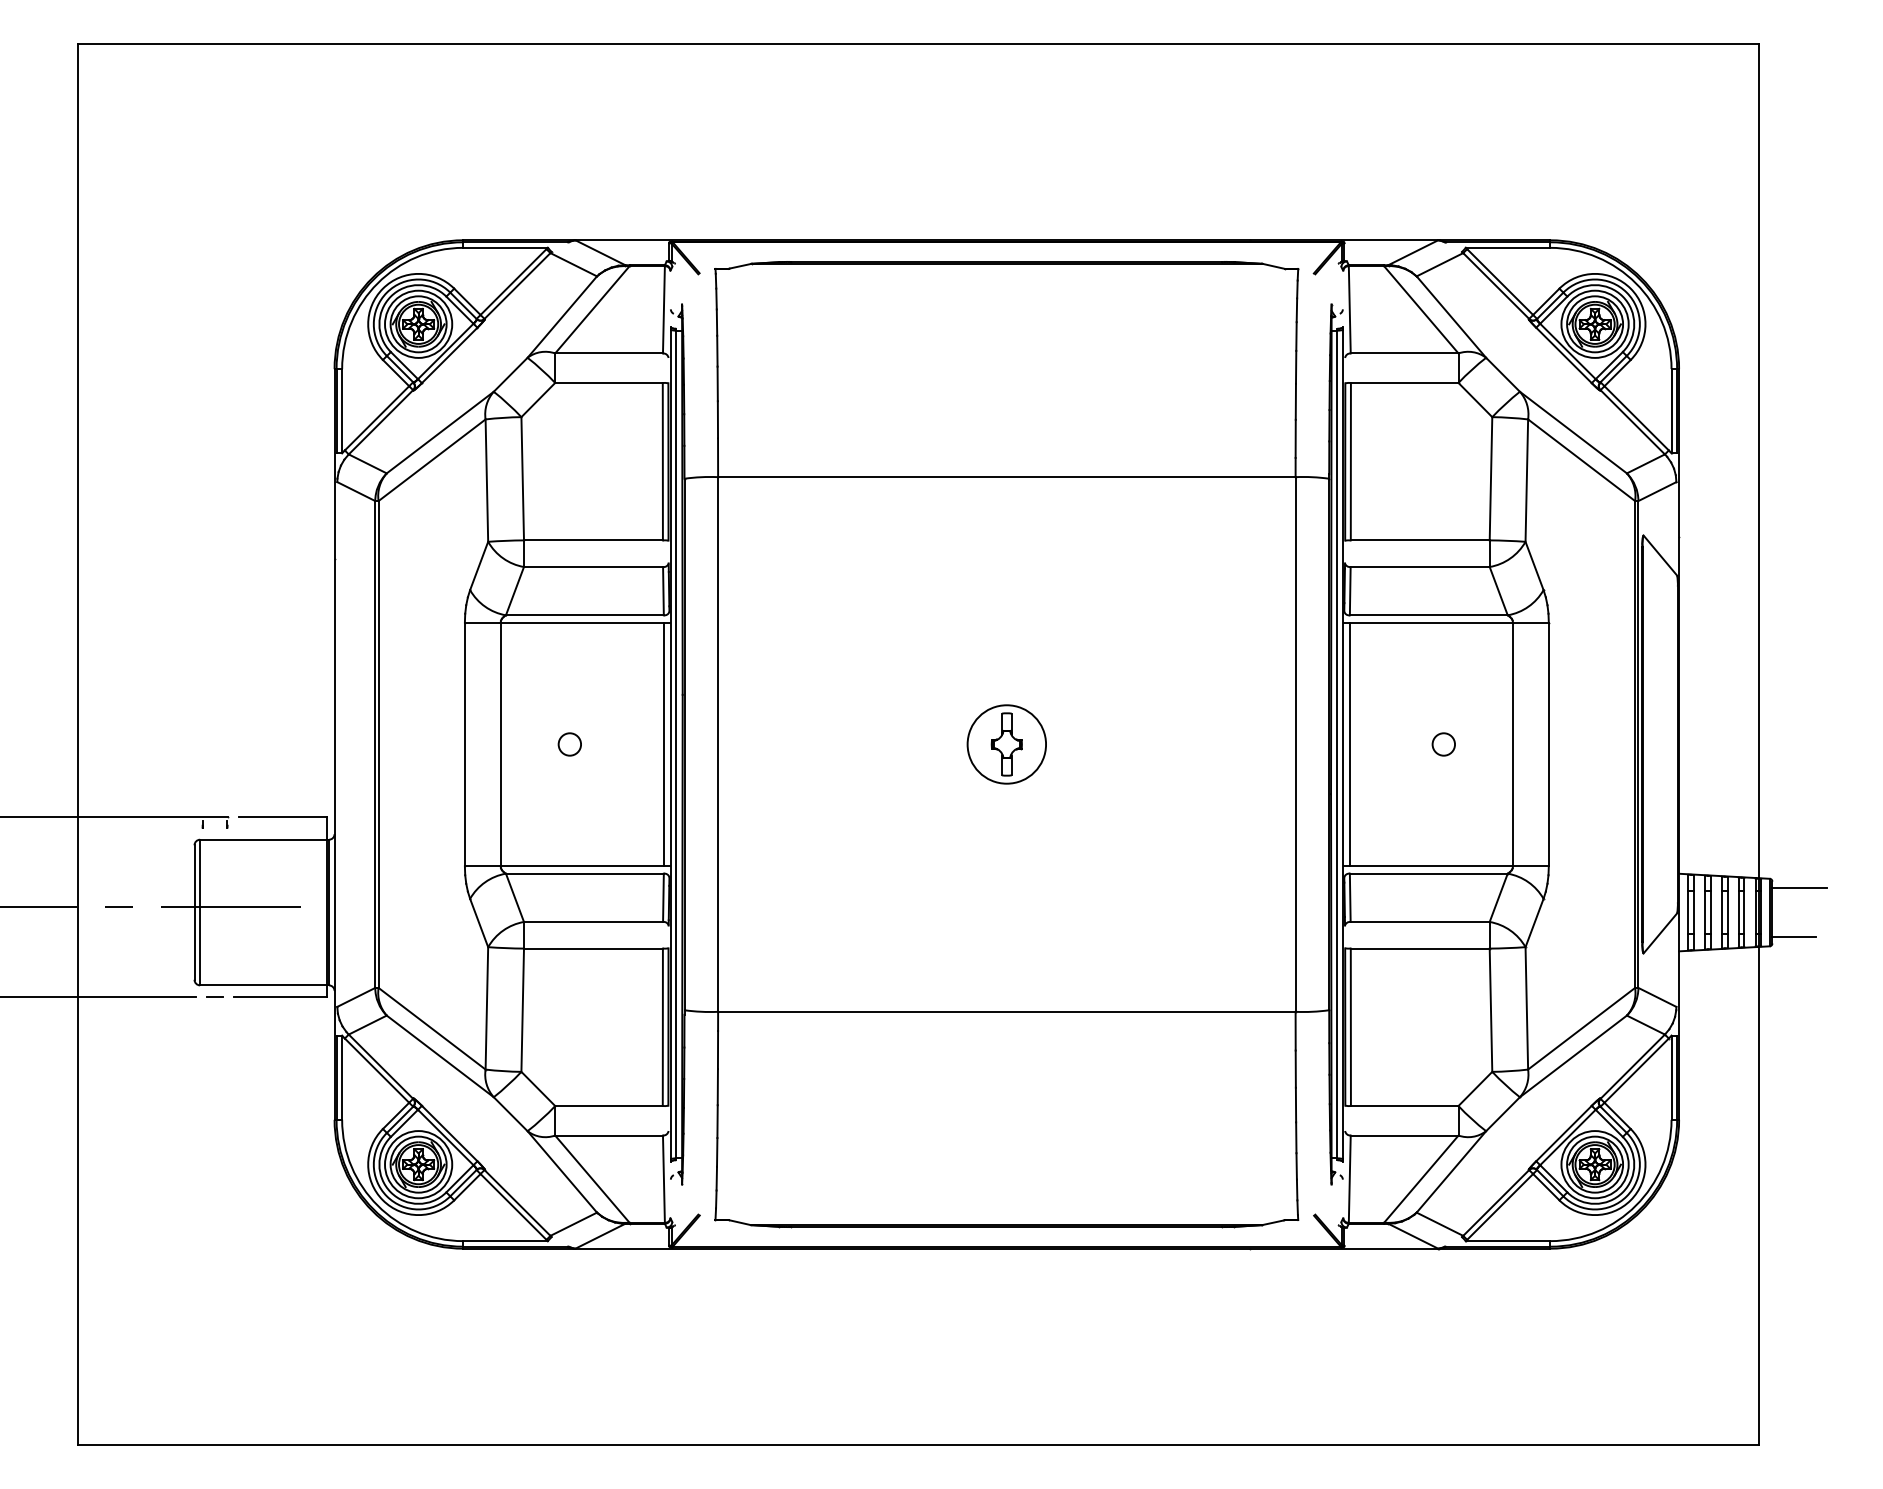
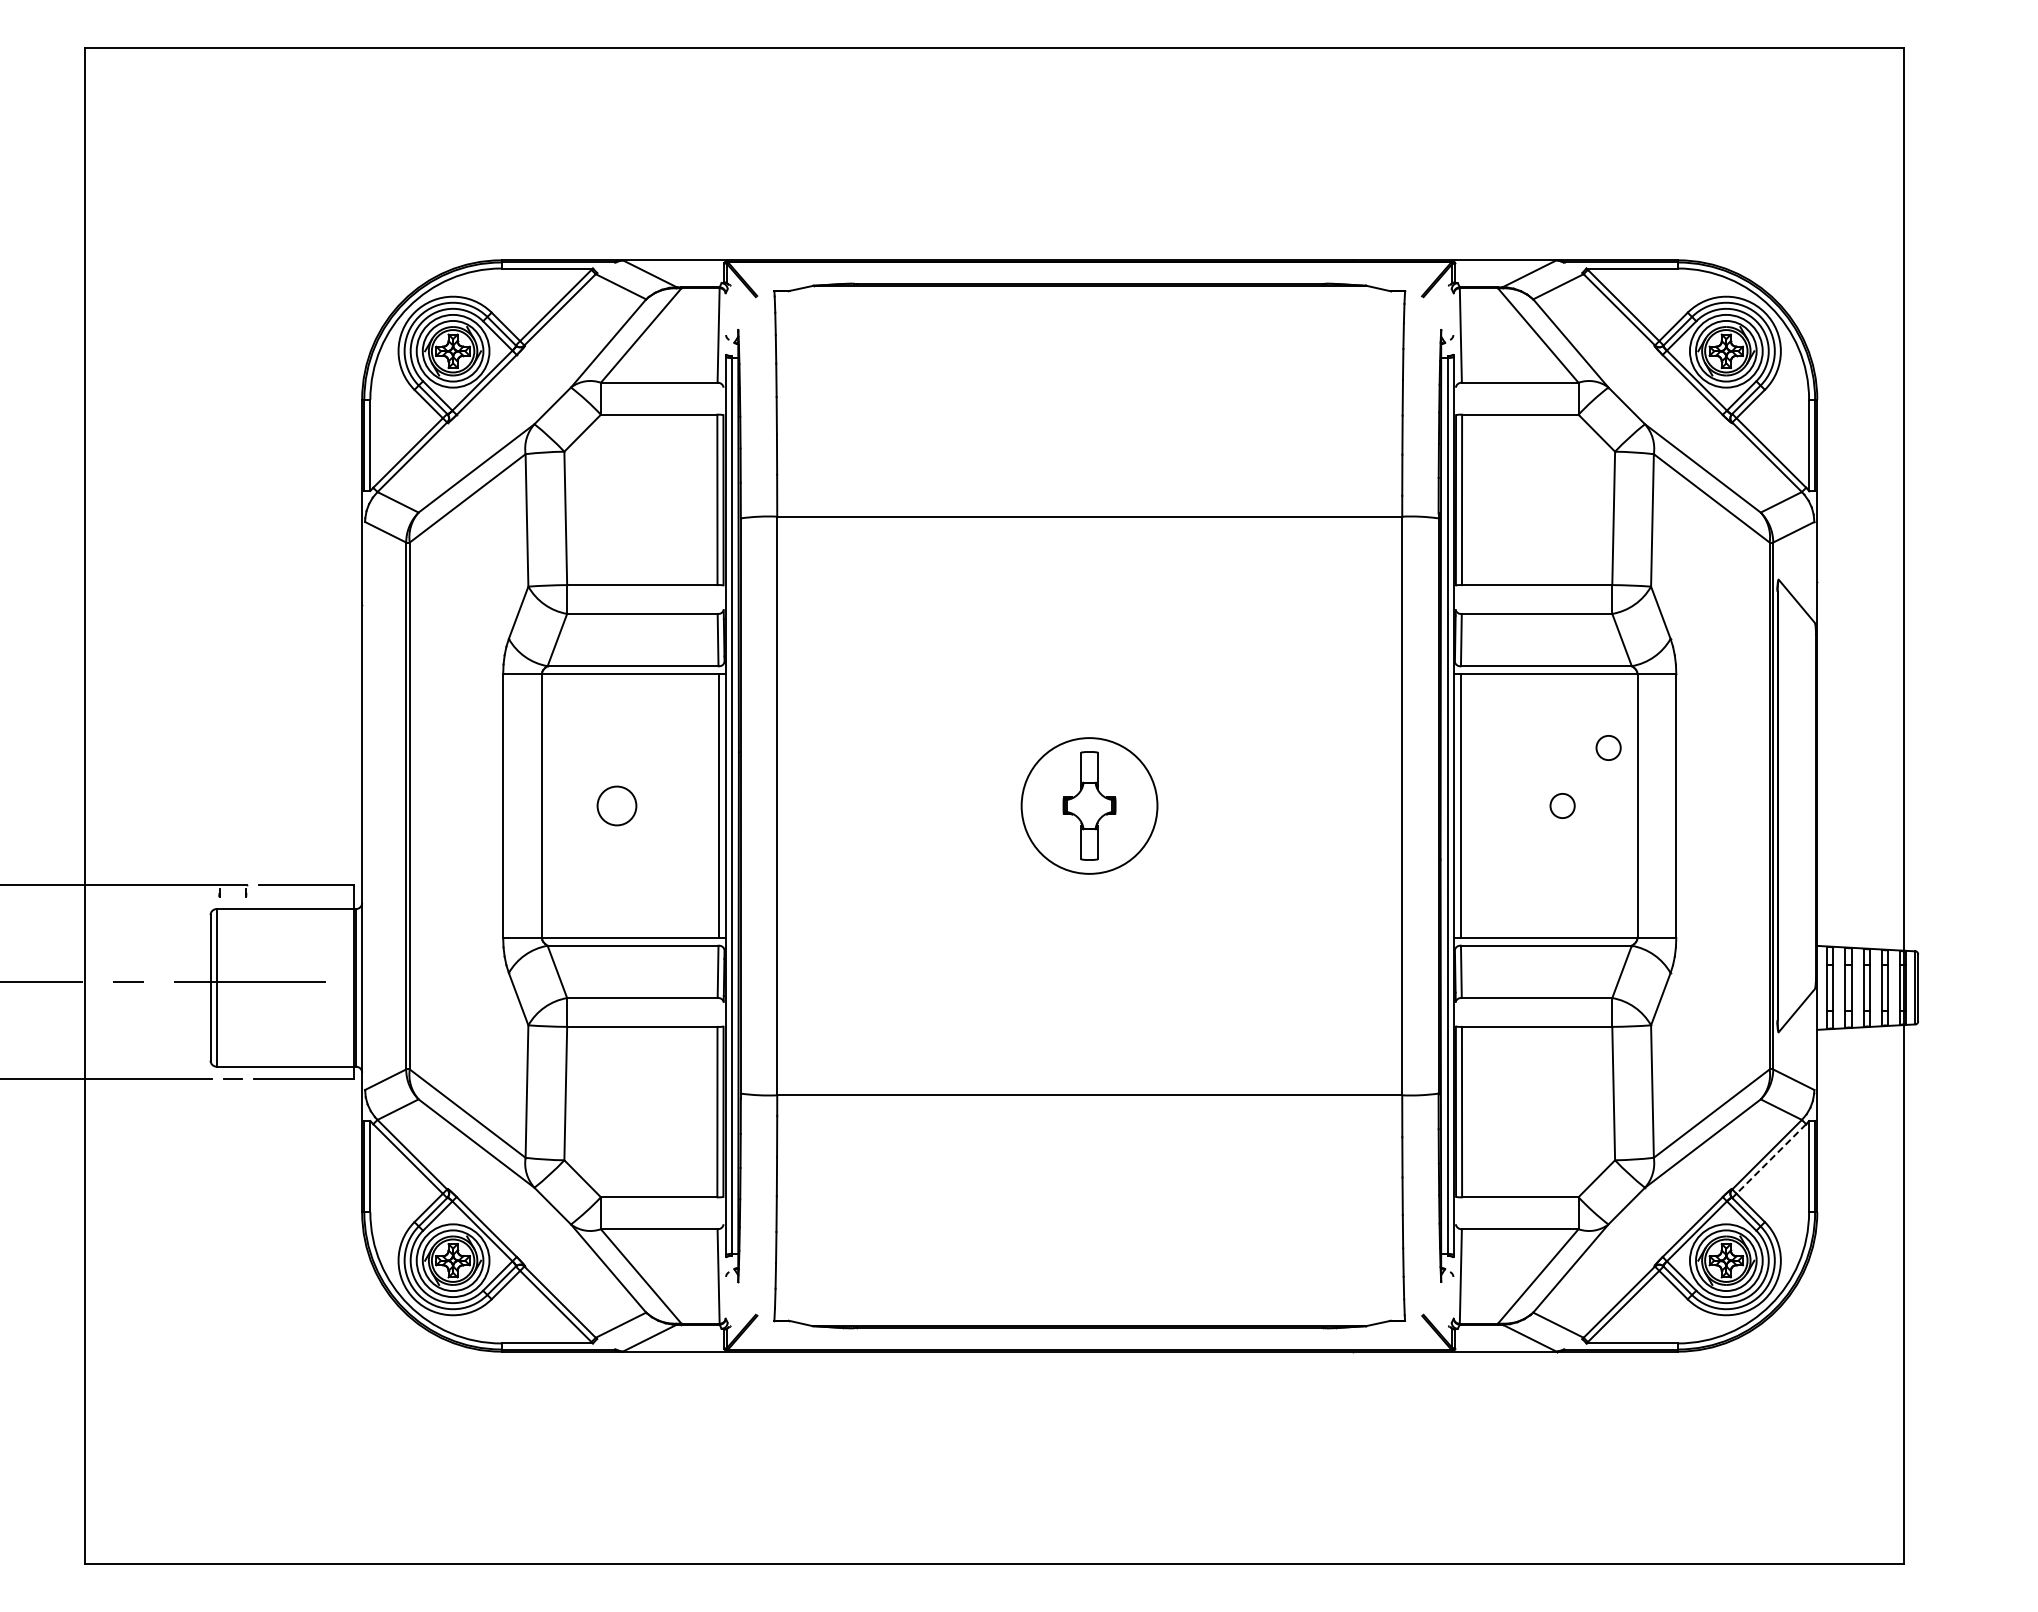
circle: (1486, 690) -> (1608, 747), added
circle: (569, 744) -> (616, 805), size x1.6
part: (1006, 744) -> (1089, 805), size x1.6
line: (1799, 888) -> (1947, 961), removed
line: (1793, 937) -> (1941, 1014), removed
line: (1636, 1071) -> (1771, 1159), solid -> dashed

